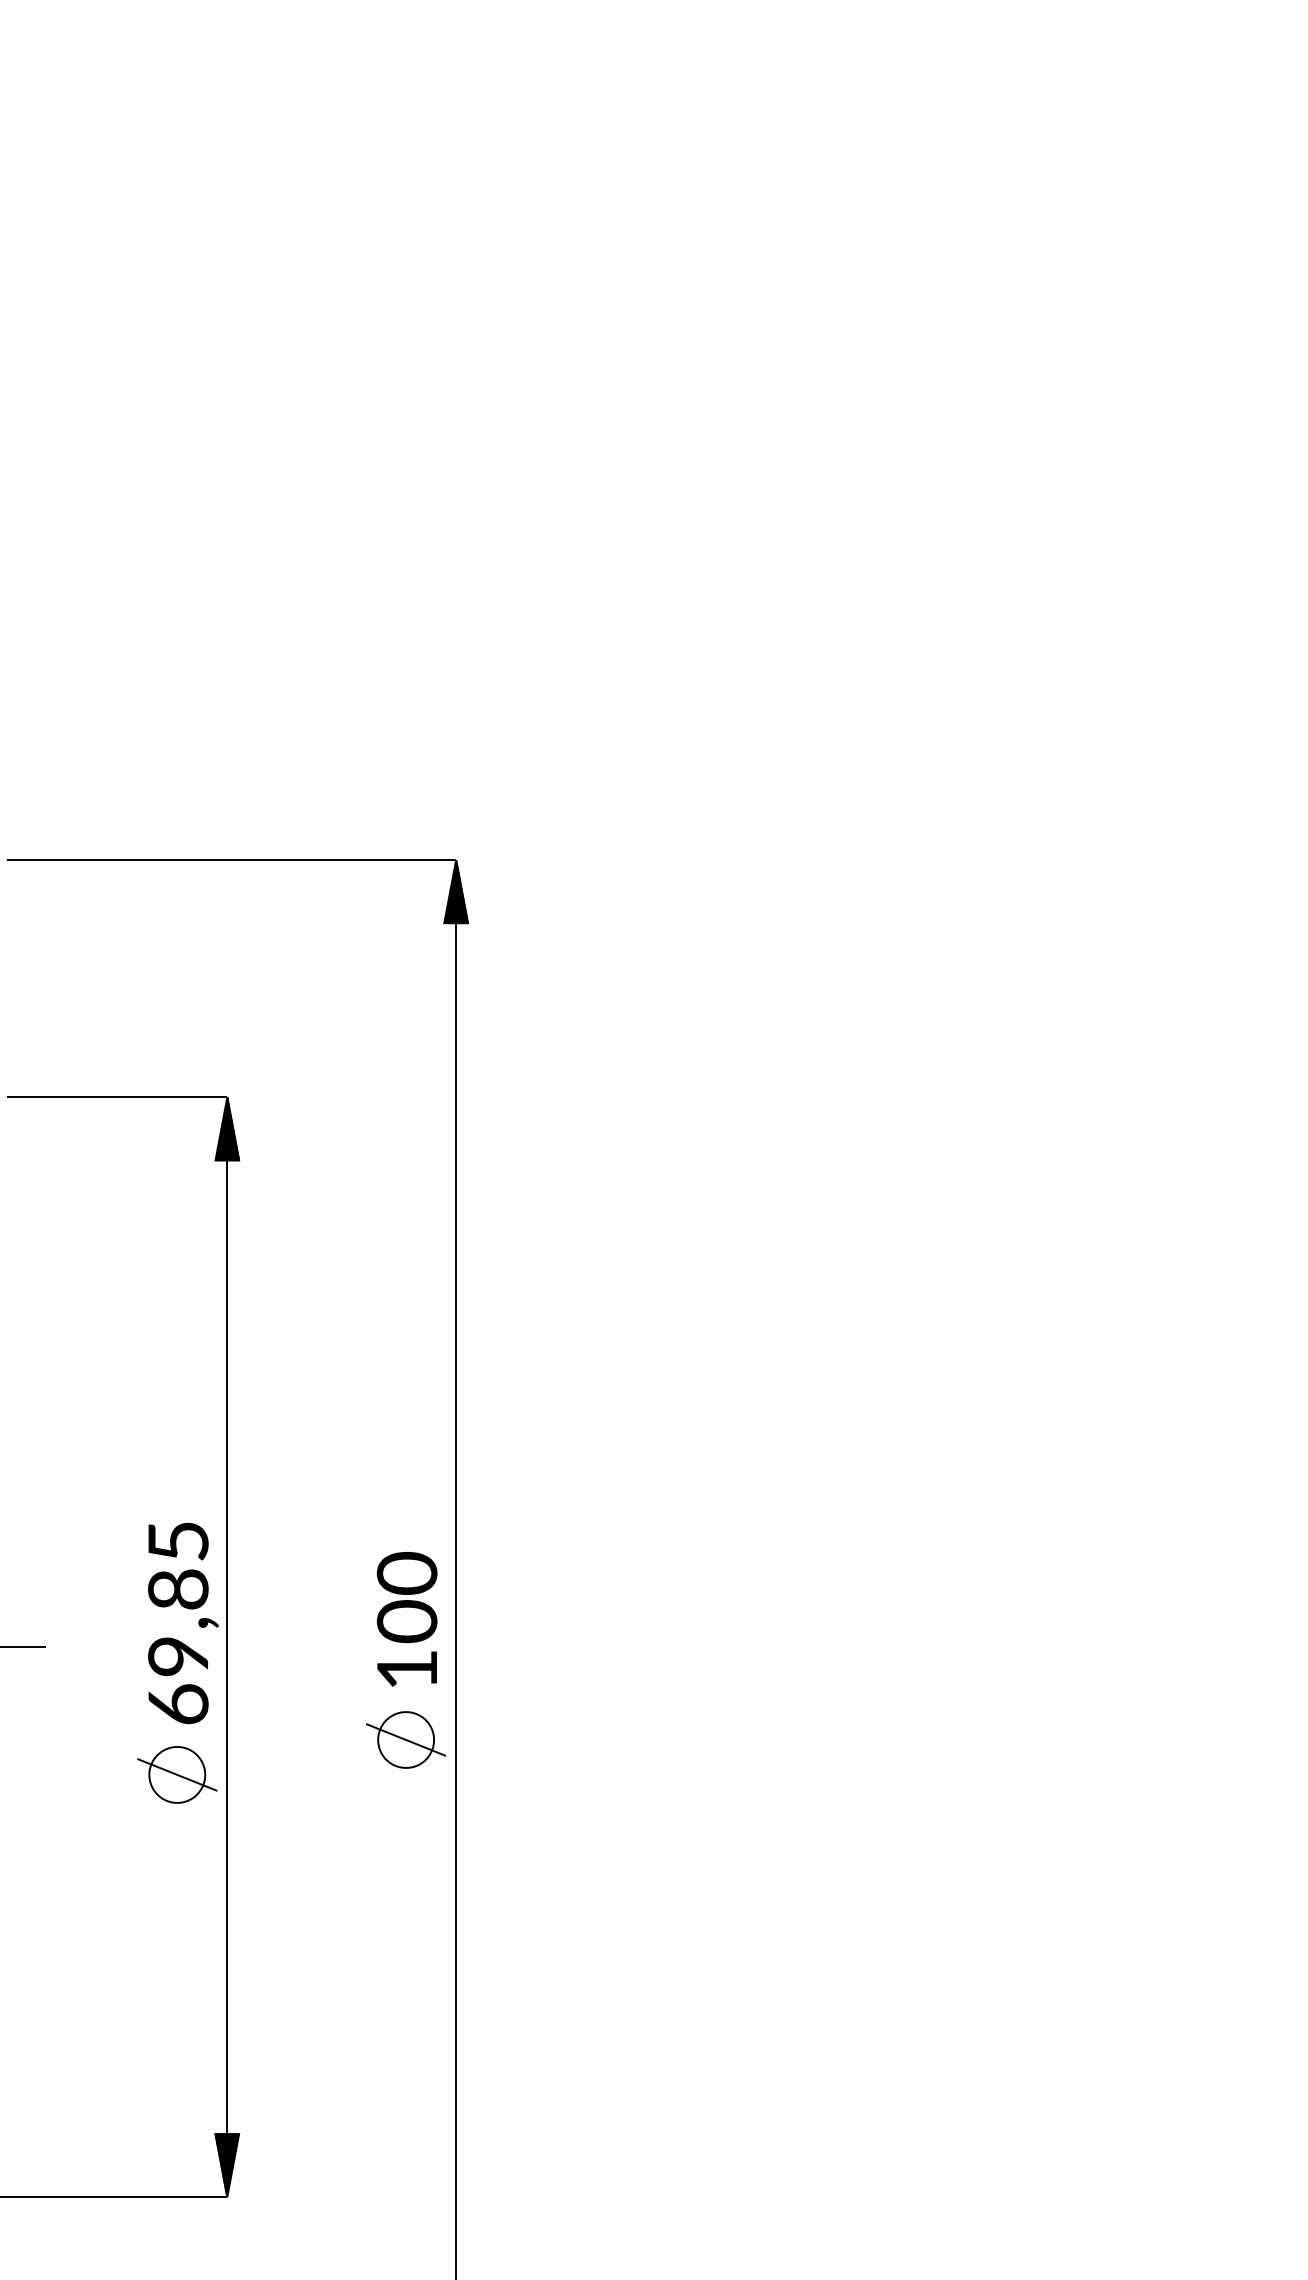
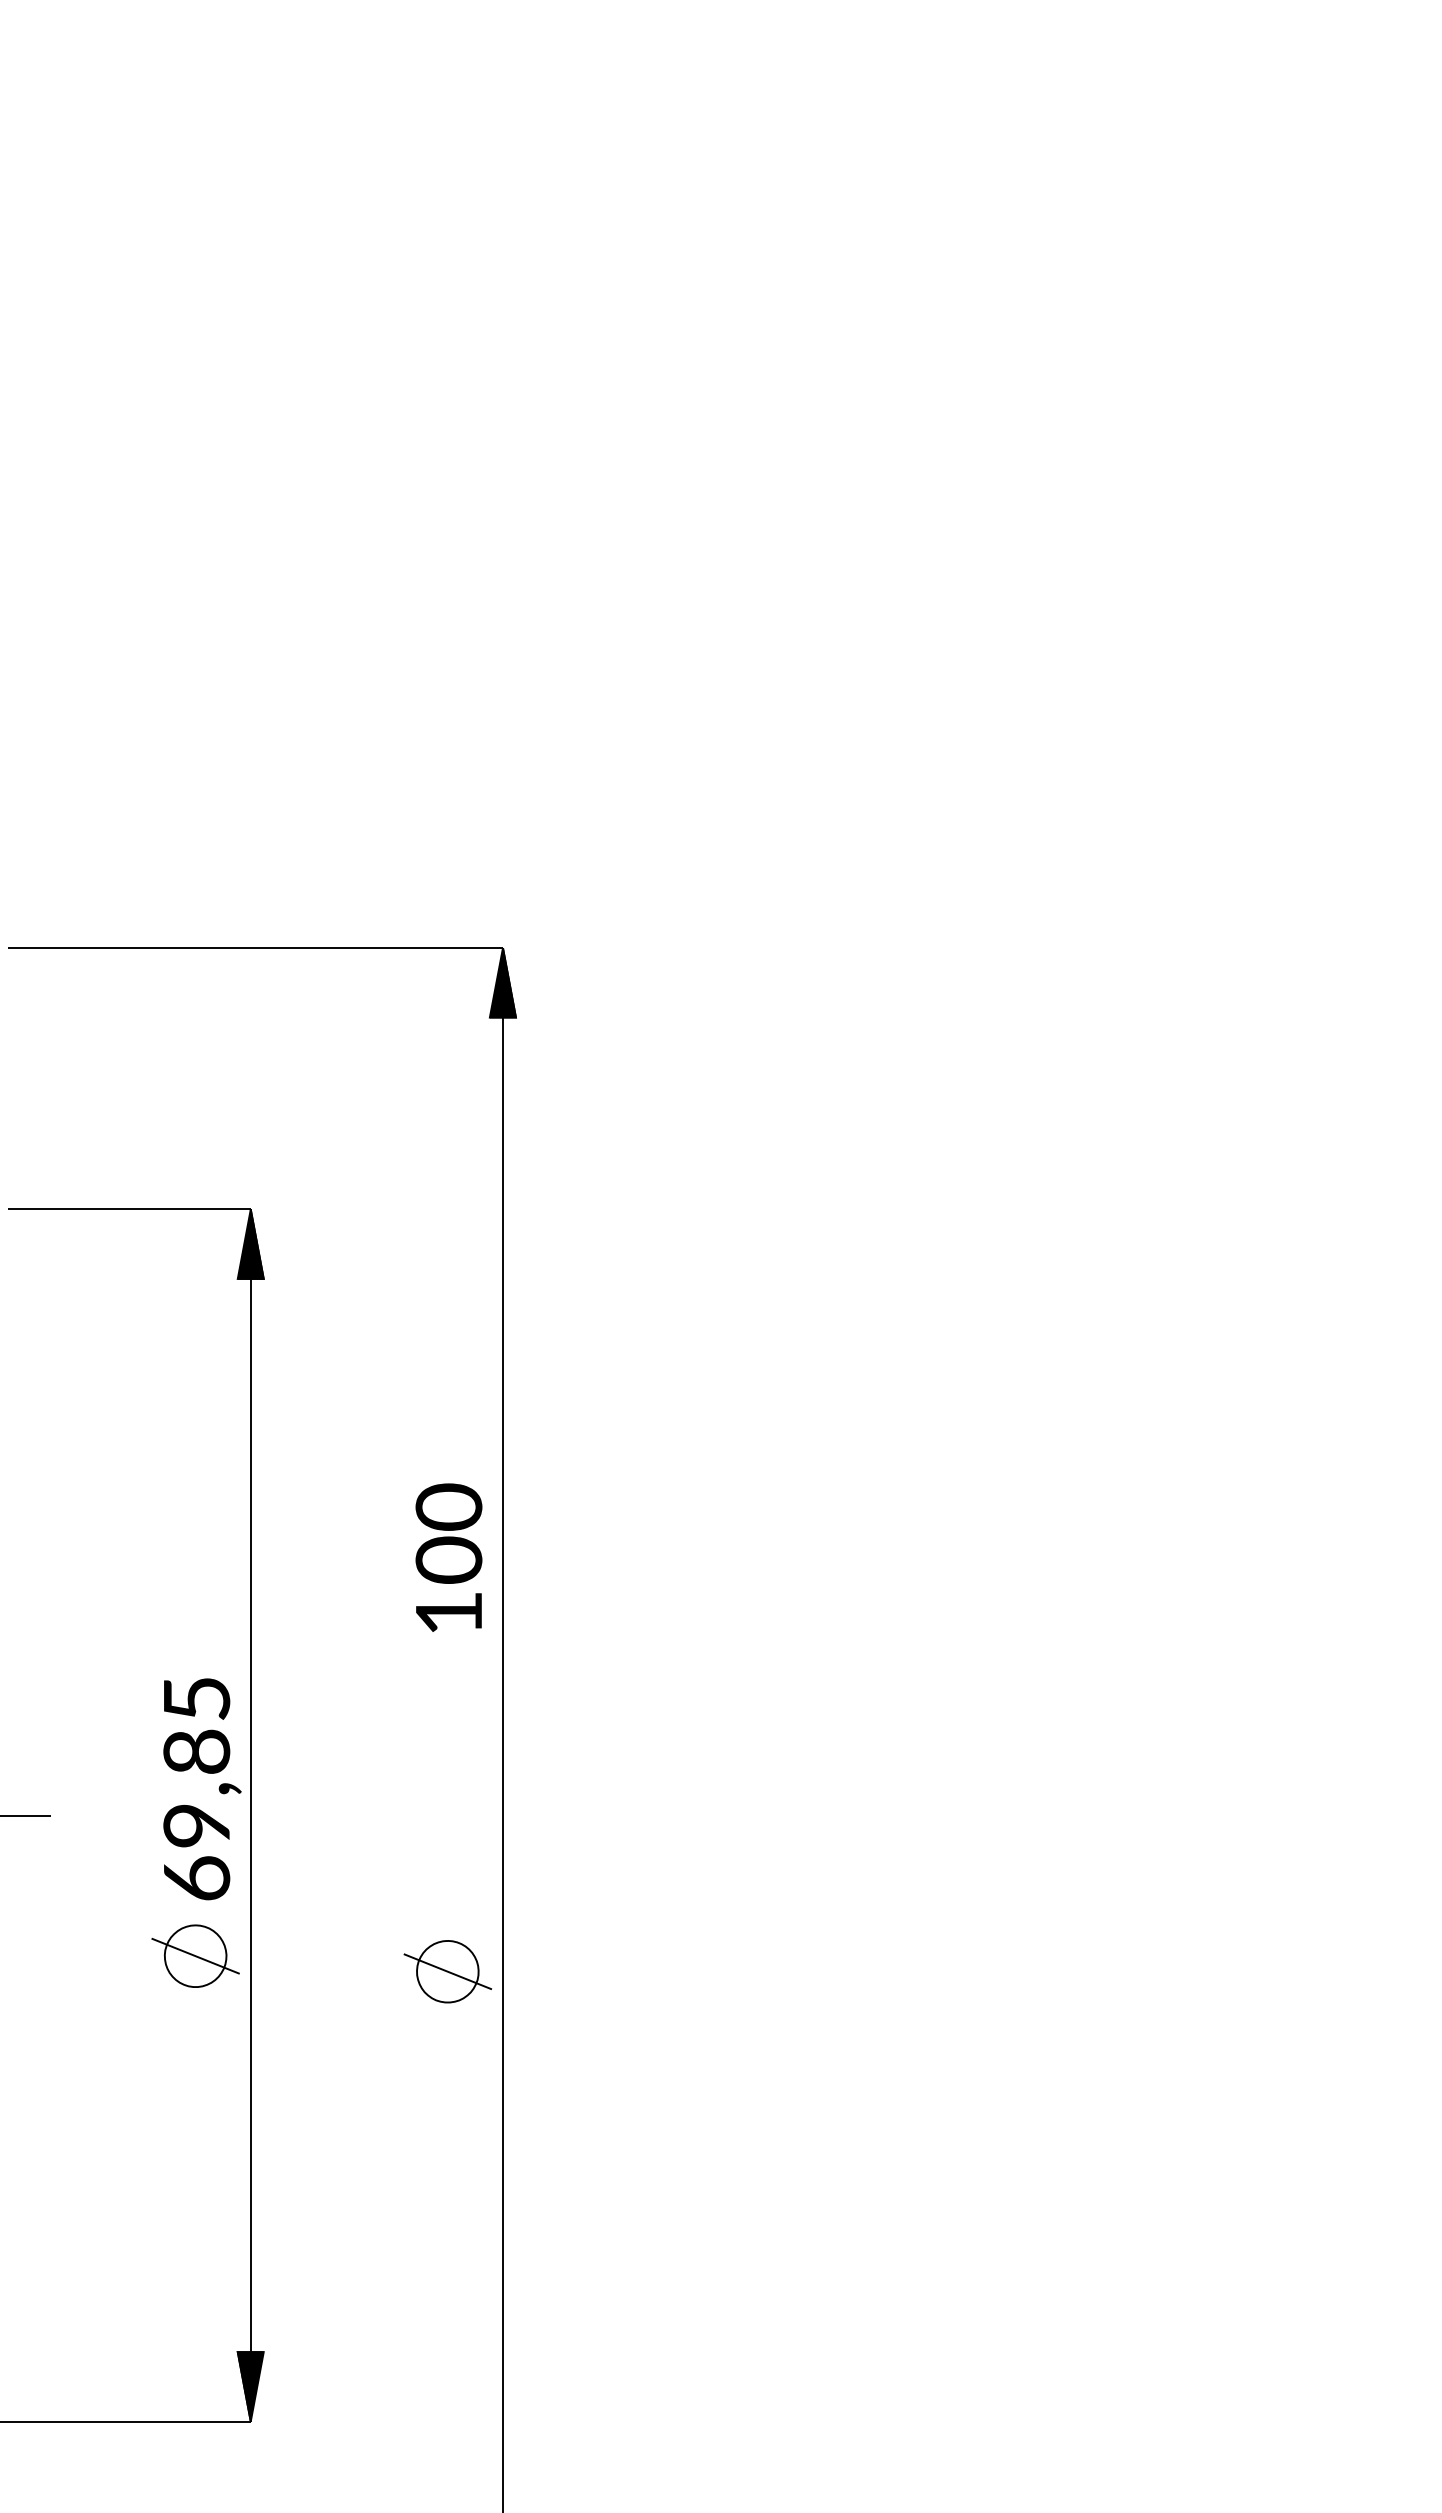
text: (406, 1619) -> (448, 1557), moved
part: (405, 1739) -> (447, 1971), moved

